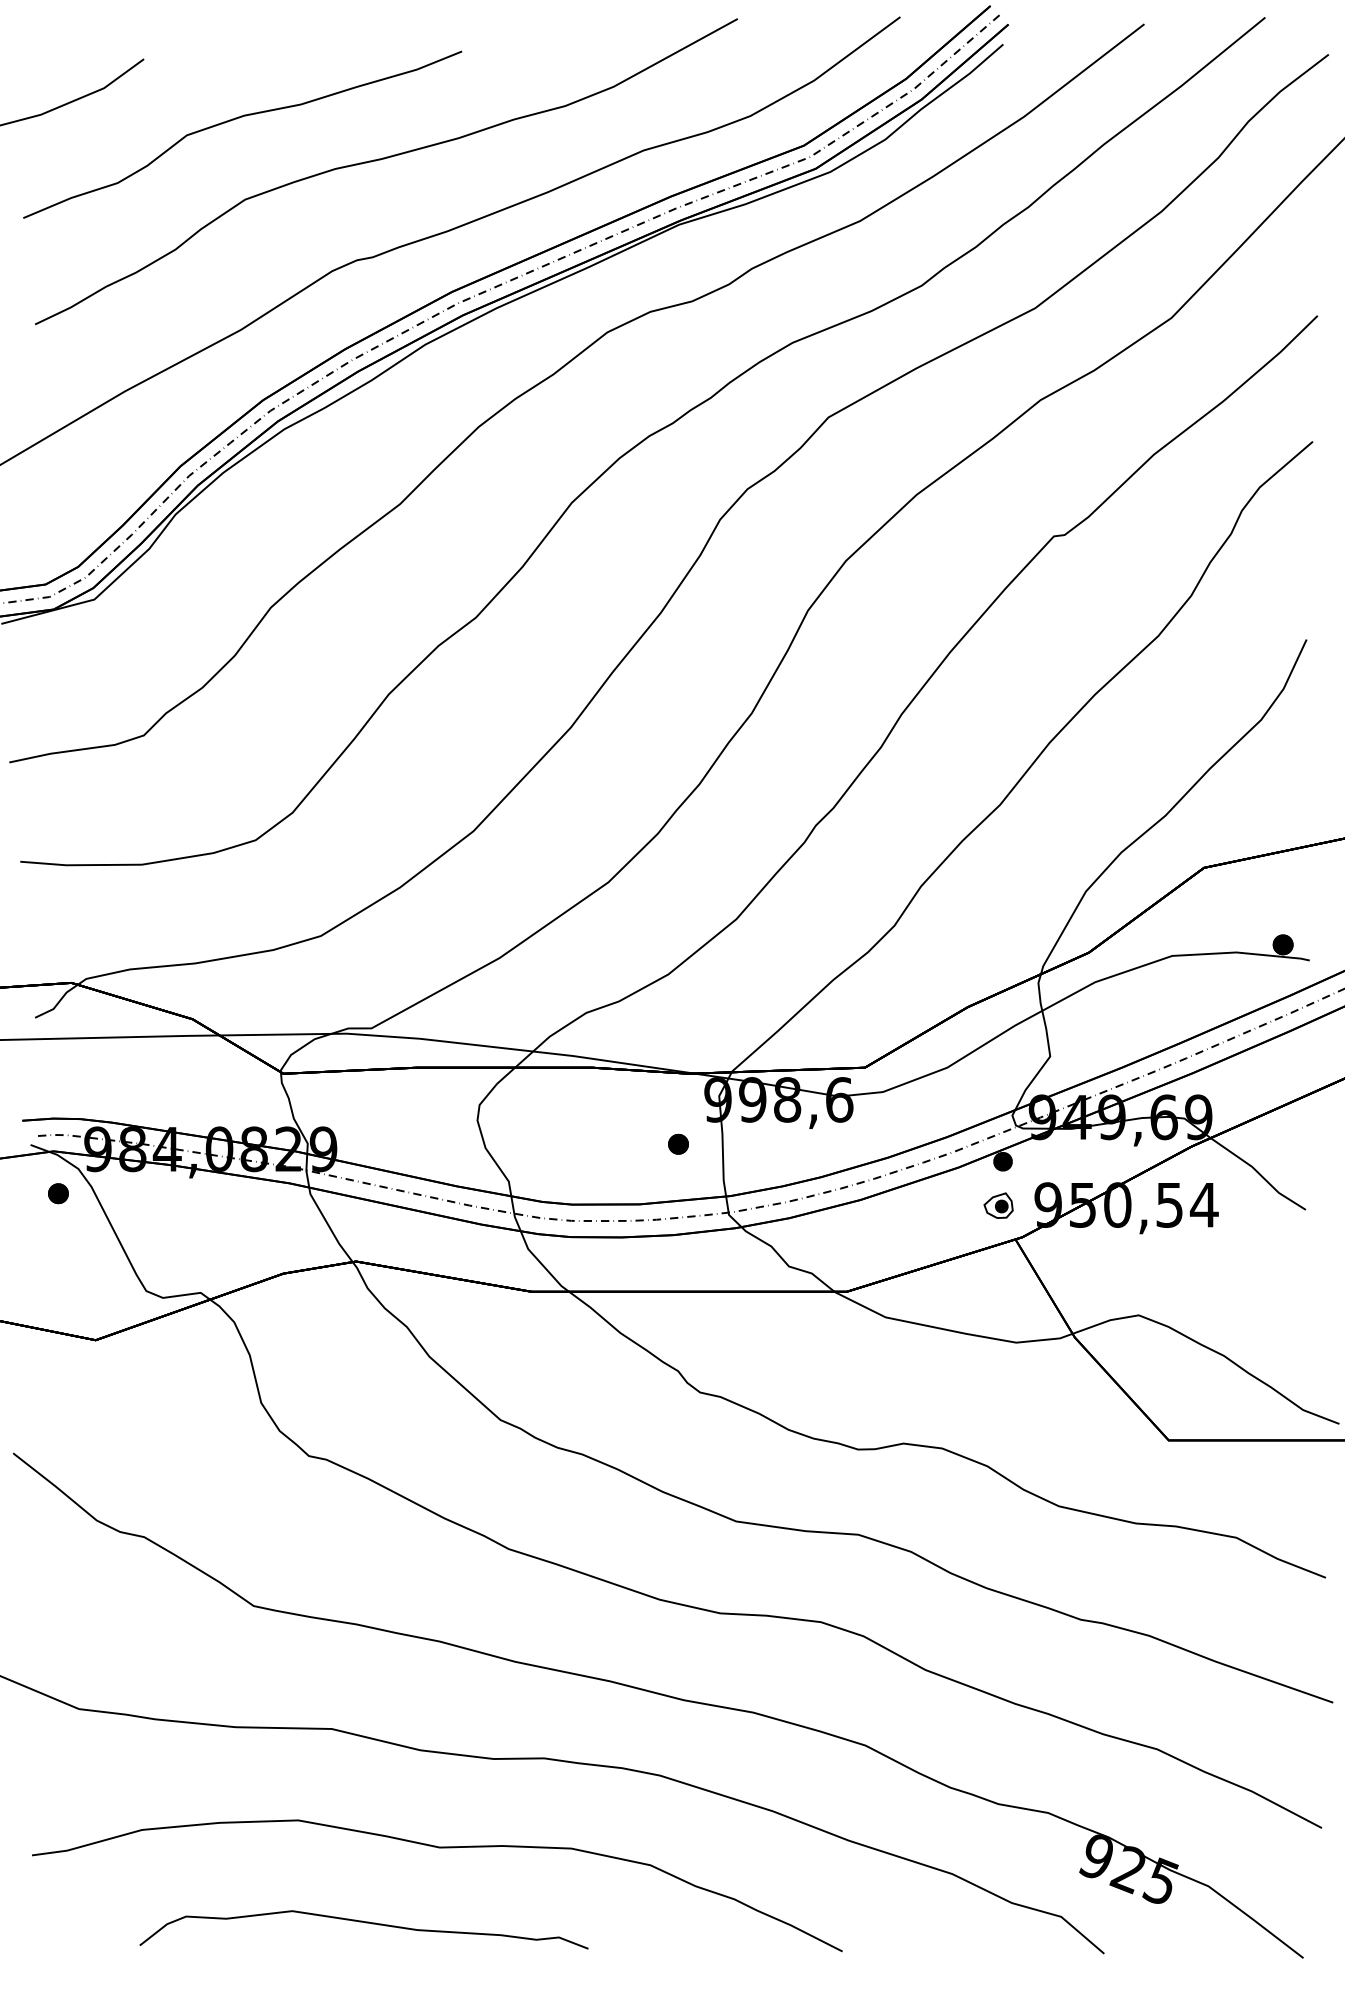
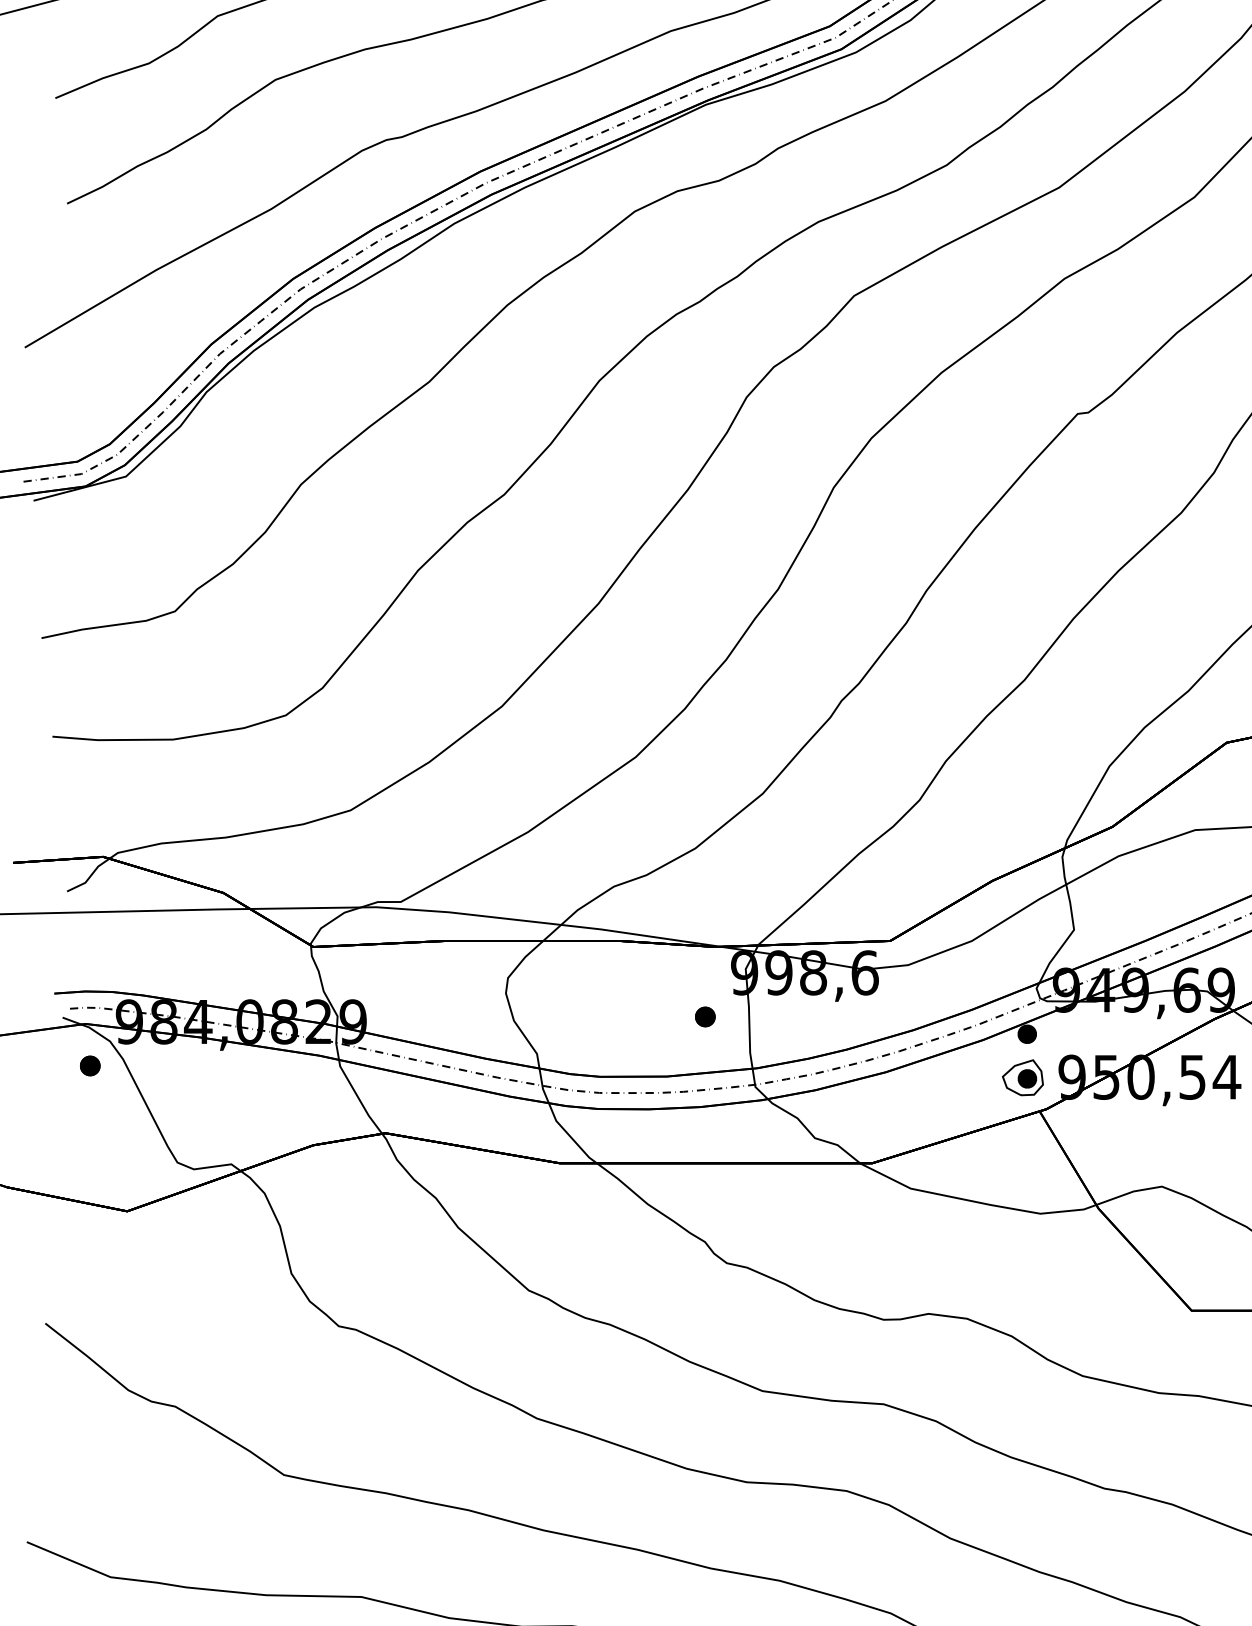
part: (998, 1205) -> (1022, 1077), size x1.43

